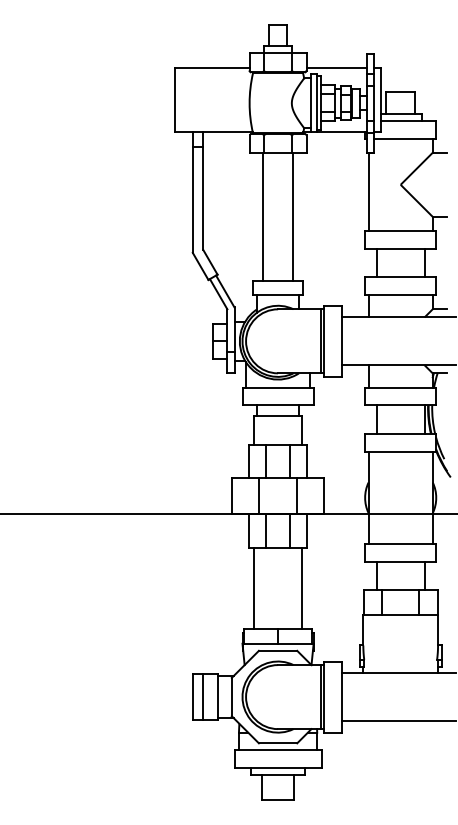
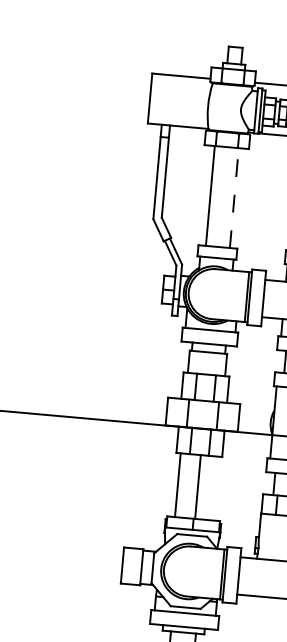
line: (293, 216) -> (234, 197), solid -> dashed
line: (301, 588) -> (197, 486), moved
line: (203, 696) -> (130, 565), removed

